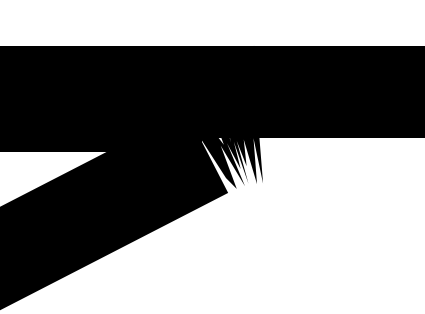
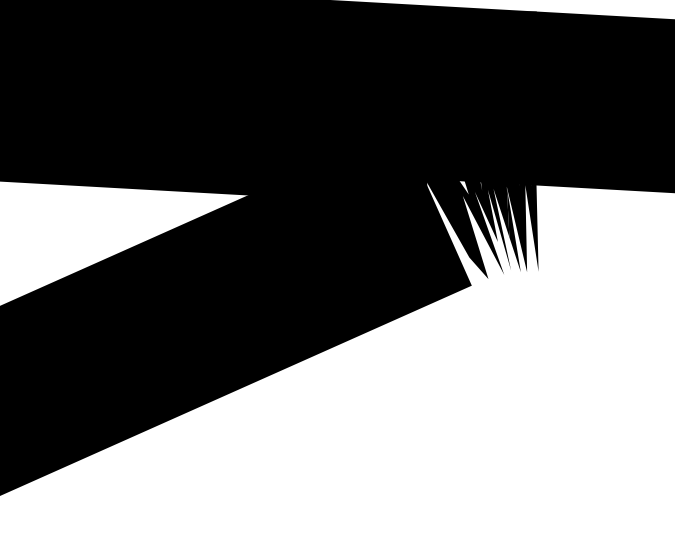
fill: (248, 161) -> (513, 228), added

